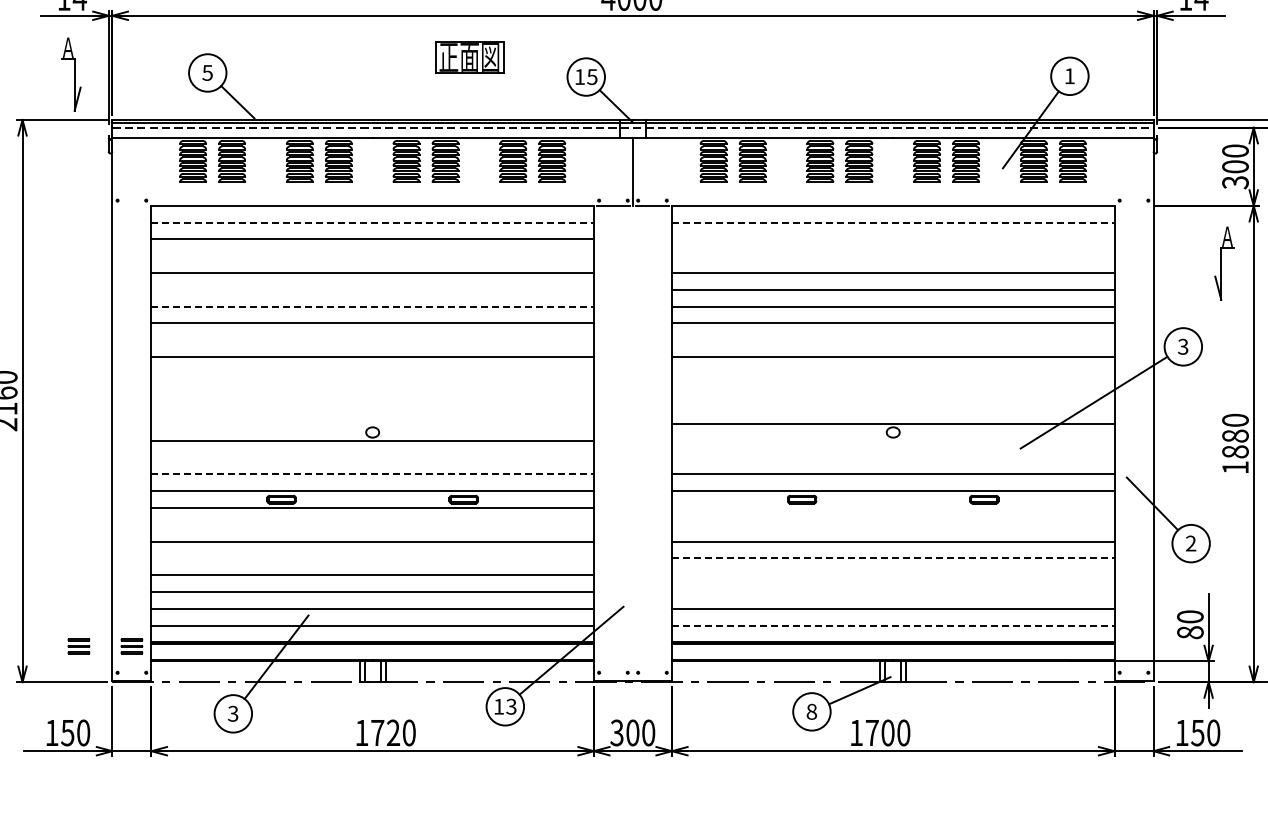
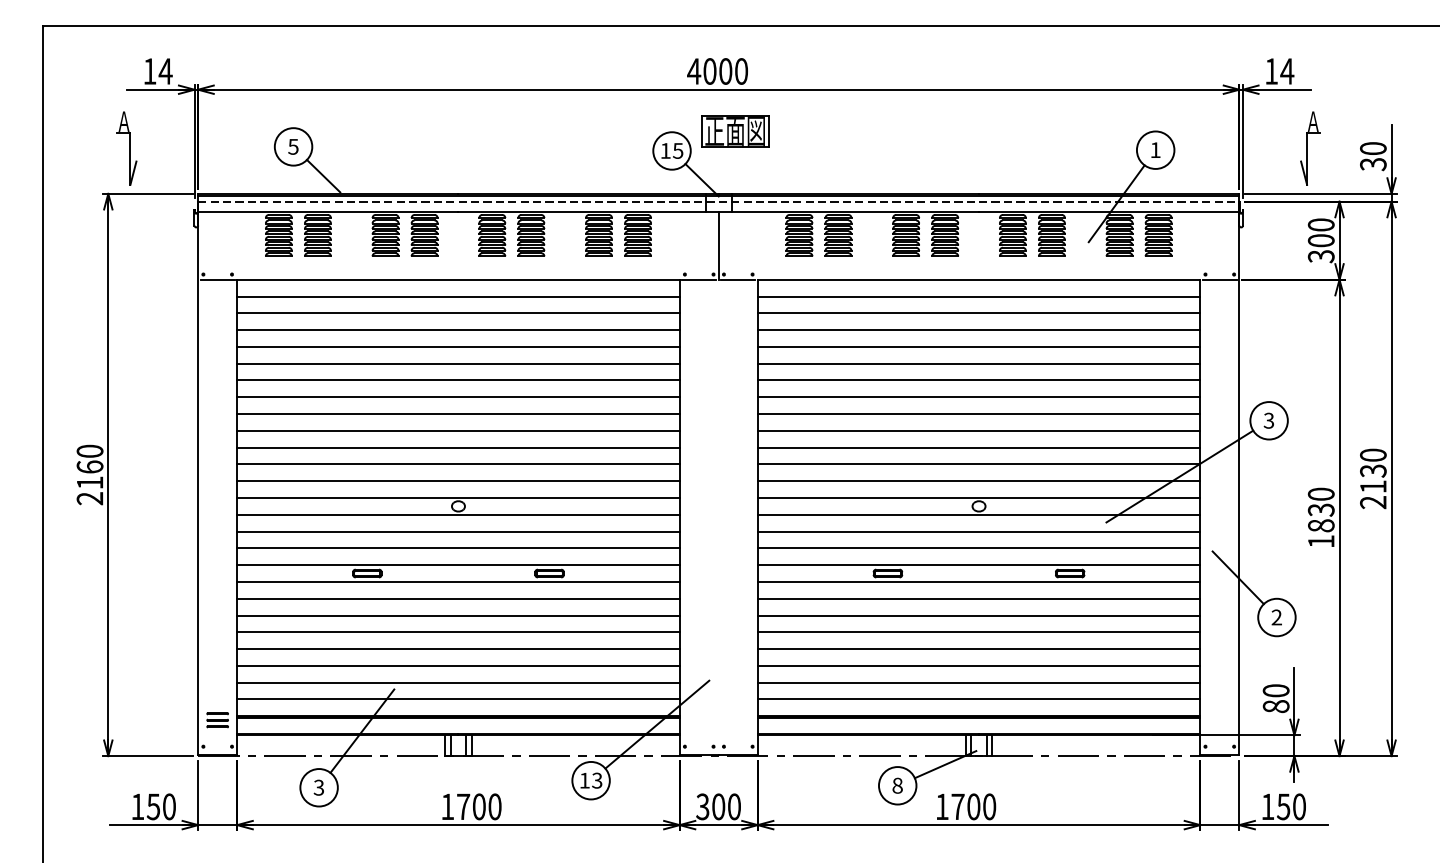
part: (469, 57) -> (735, 131), moved
part: (70, 74) -> (126, 148), moved
line: (131, 205) -> (217, 279), added
line: (1133, 205) -> (1219, 279), added
line: (372, 222) -> (458, 296), dashed -> solid
line: (893, 222) -> (979, 296), dashed -> solid
line: (892, 239) -> (978, 313), added
line: (372, 256) -> (458, 330), added
line: (892, 256) -> (978, 330), added
part: (1224, 263) -> (1310, 148), moved
line: (372, 289) -> (458, 363), added
line: (372, 306) -> (458, 380), dashed -> solid
line: (372, 340) -> (458, 414), added
line: (892, 340) -> (978, 414), added
line: (372, 373) -> (458, 447), added
line: (892, 373) -> (978, 447), added
line: (372, 390) -> (458, 464), added
line: (892, 390) -> (978, 464), added
line: (372, 407) -> (458, 481), added
line: (892, 407) -> (978, 481), added
line: (372, 424) -> (458, 498), added
text: (1235, 435) -> (1321, 509), 1880 -> 1830
line: (892, 440) -> (978, 514), added
line: (372, 457) -> (458, 531), added
line: (892, 457) -> (978, 531), added
line: (372, 474) -> (458, 548), dashed -> solid
line: (892, 507) -> (978, 581), added
line: (372, 524) -> (458, 598), added
line: (892, 524) -> (978, 598), added
line: (372, 558) -> (458, 632), added
line: (893, 558) -> (979, 632), dashed -> solid
line: (892, 575) -> (978, 649), added
line: (892, 591) -> (978, 665), added
line: (893, 625) -> (979, 699), dashed -> solid
part: (78, 646) -> (164, 720), removed
text: (392, 732) -> (478, 806), 1720 -> 1700

